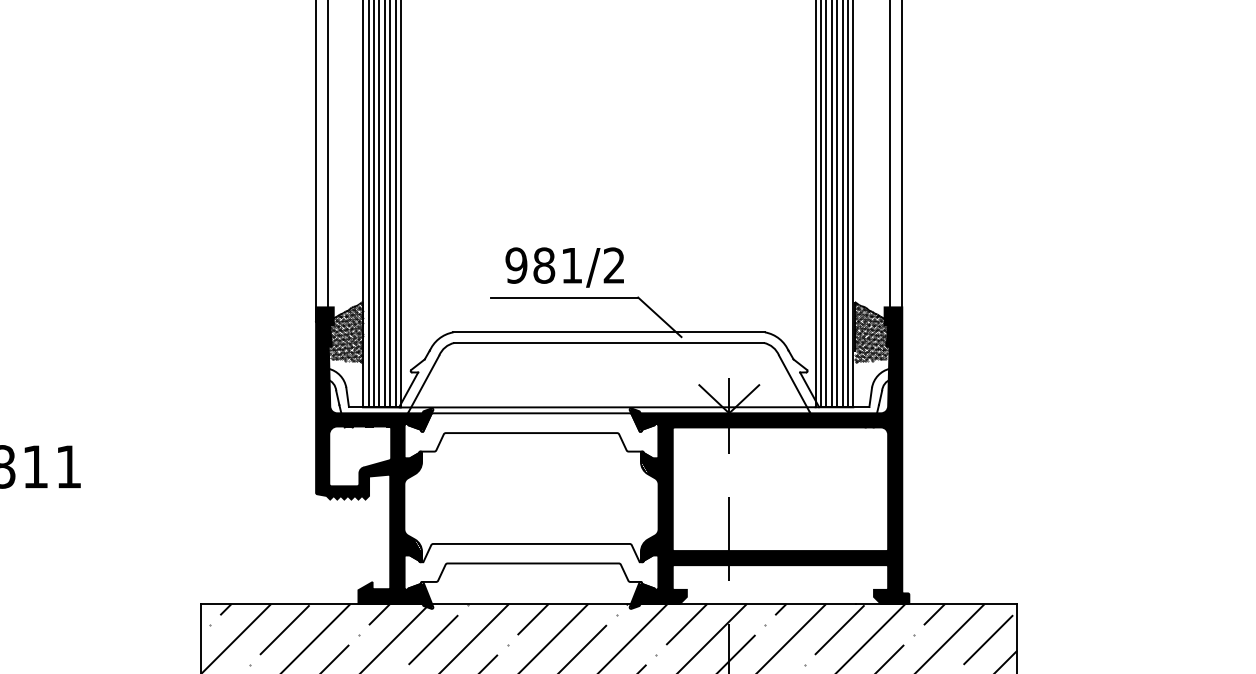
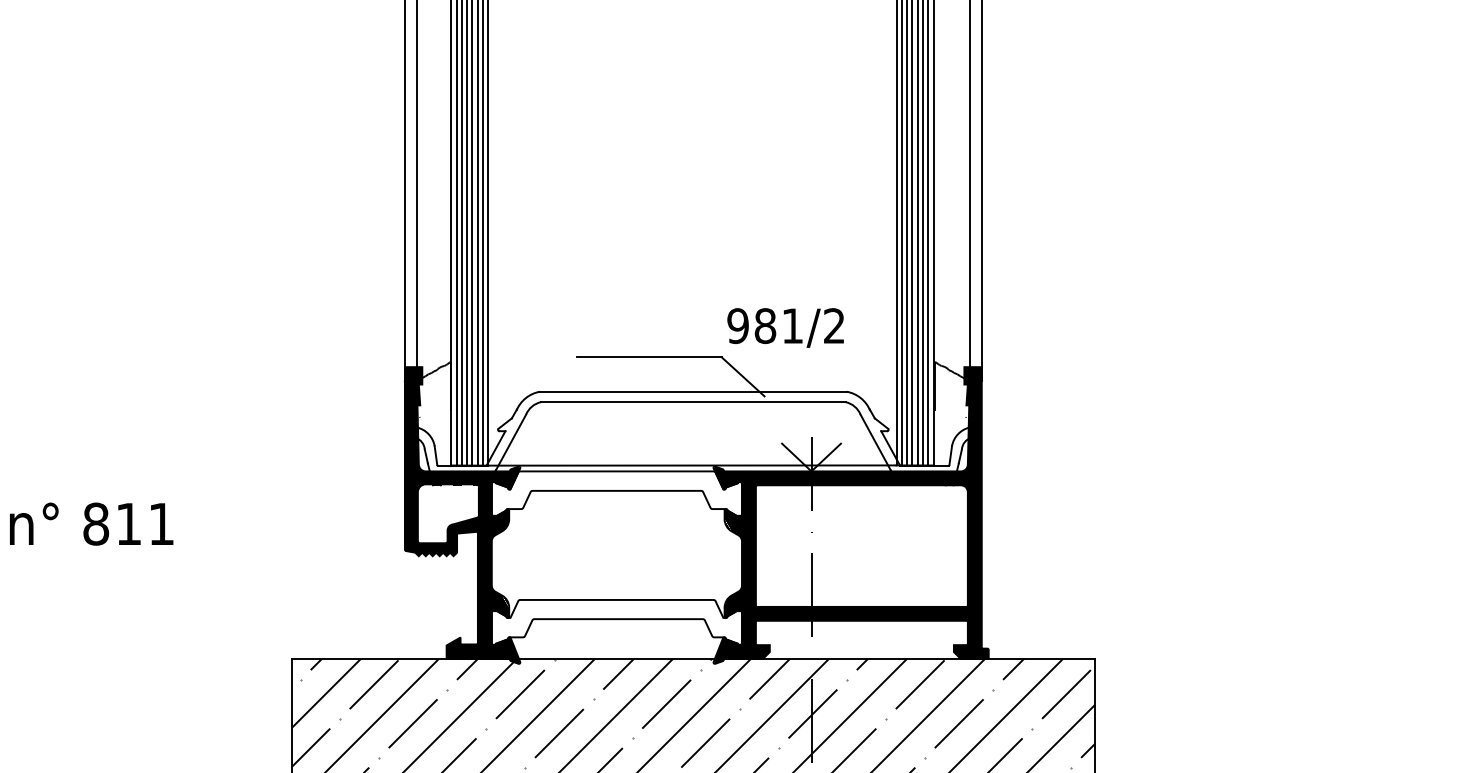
text: (564, 267) -> (785, 327), moved
hatch: (345, 333) -> (433, 392), removed
hatch: (872, 333) -> (952, 392), removed

